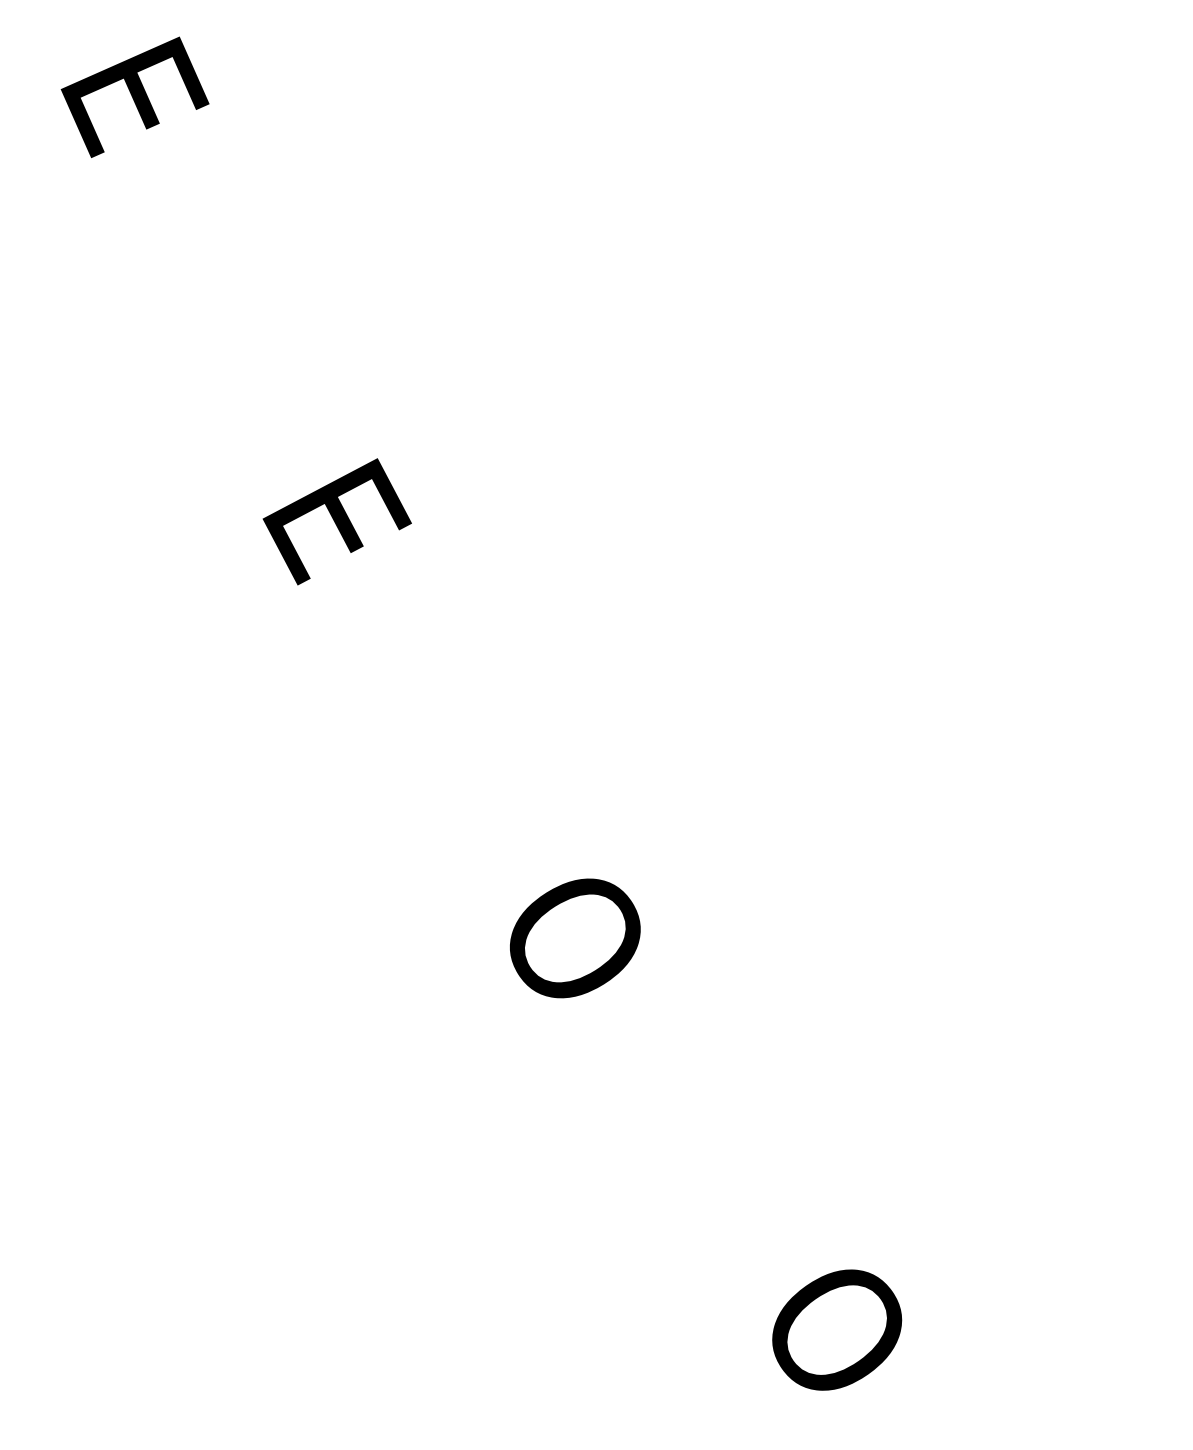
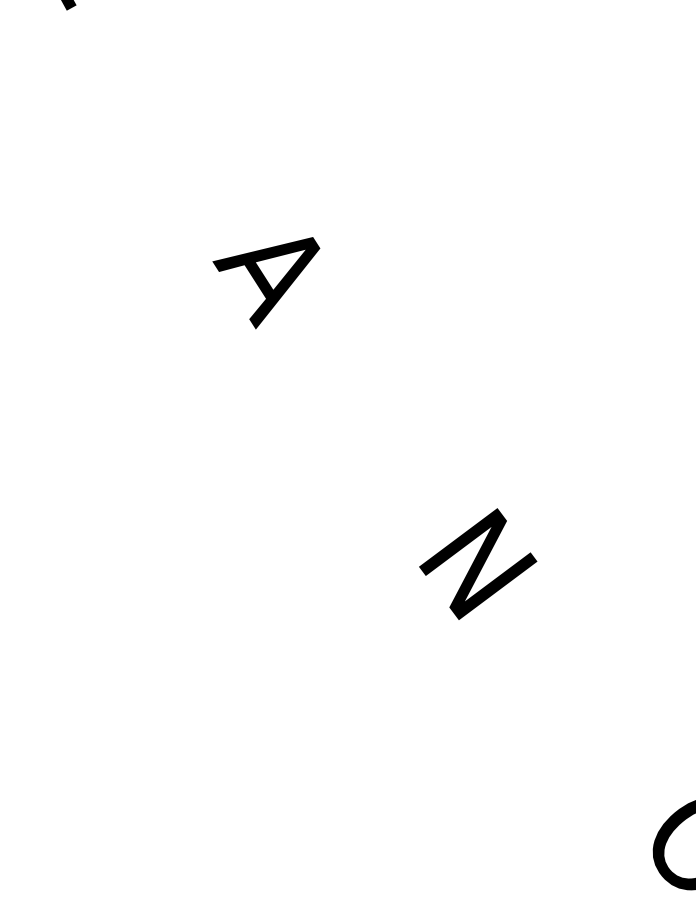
text: (333, 529) -> (272, 274), E -> A
text: (573, 935) -> (478, 564), O -> N

